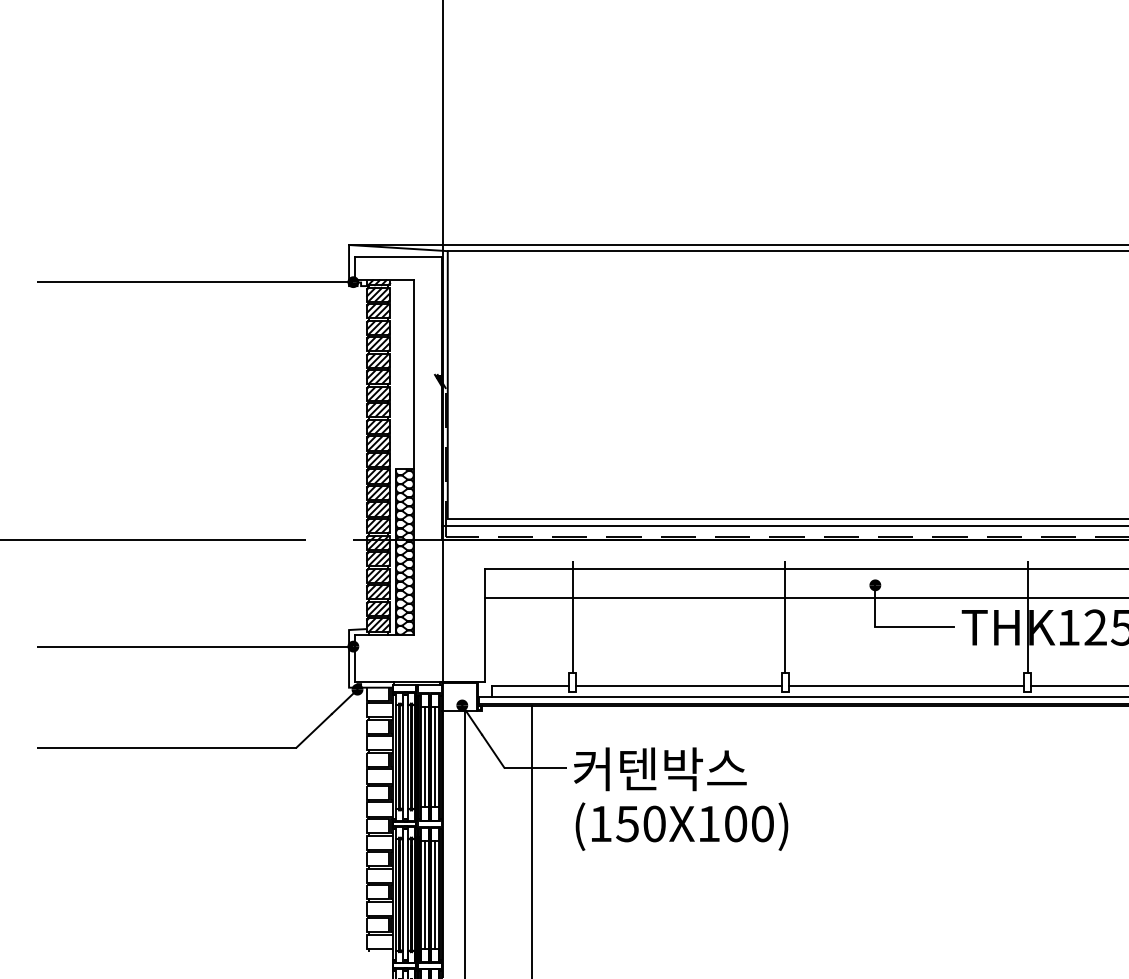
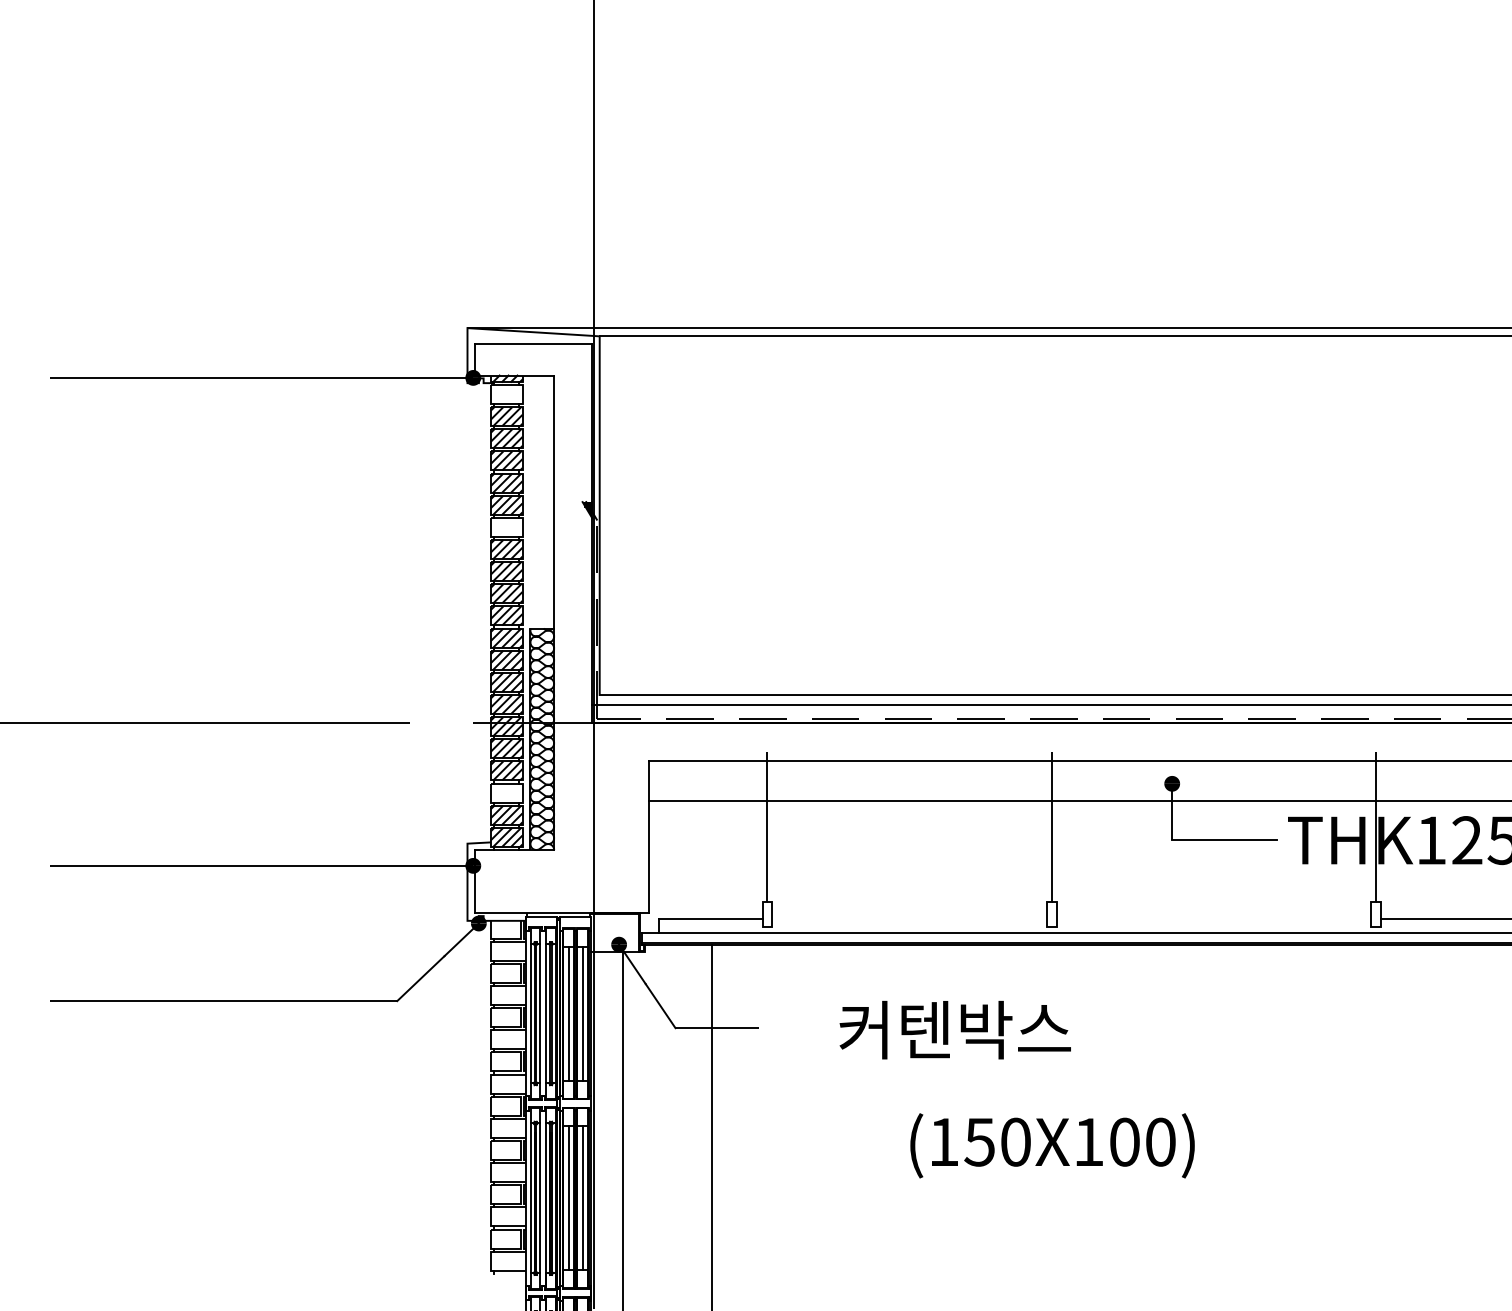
hatch: (378, 294) -> (506, 394), removed
hatch: (378, 393) -> (506, 526), removed
hatch: (378, 592) -> (506, 793), removed
line: (678, 686) -> (908, 919), removed
line: (906, 686) -> (1213, 919), removed
text: (660, 769) -> (955, 1030), moved
text: (681, 826) -> (1051, 1145), moved

